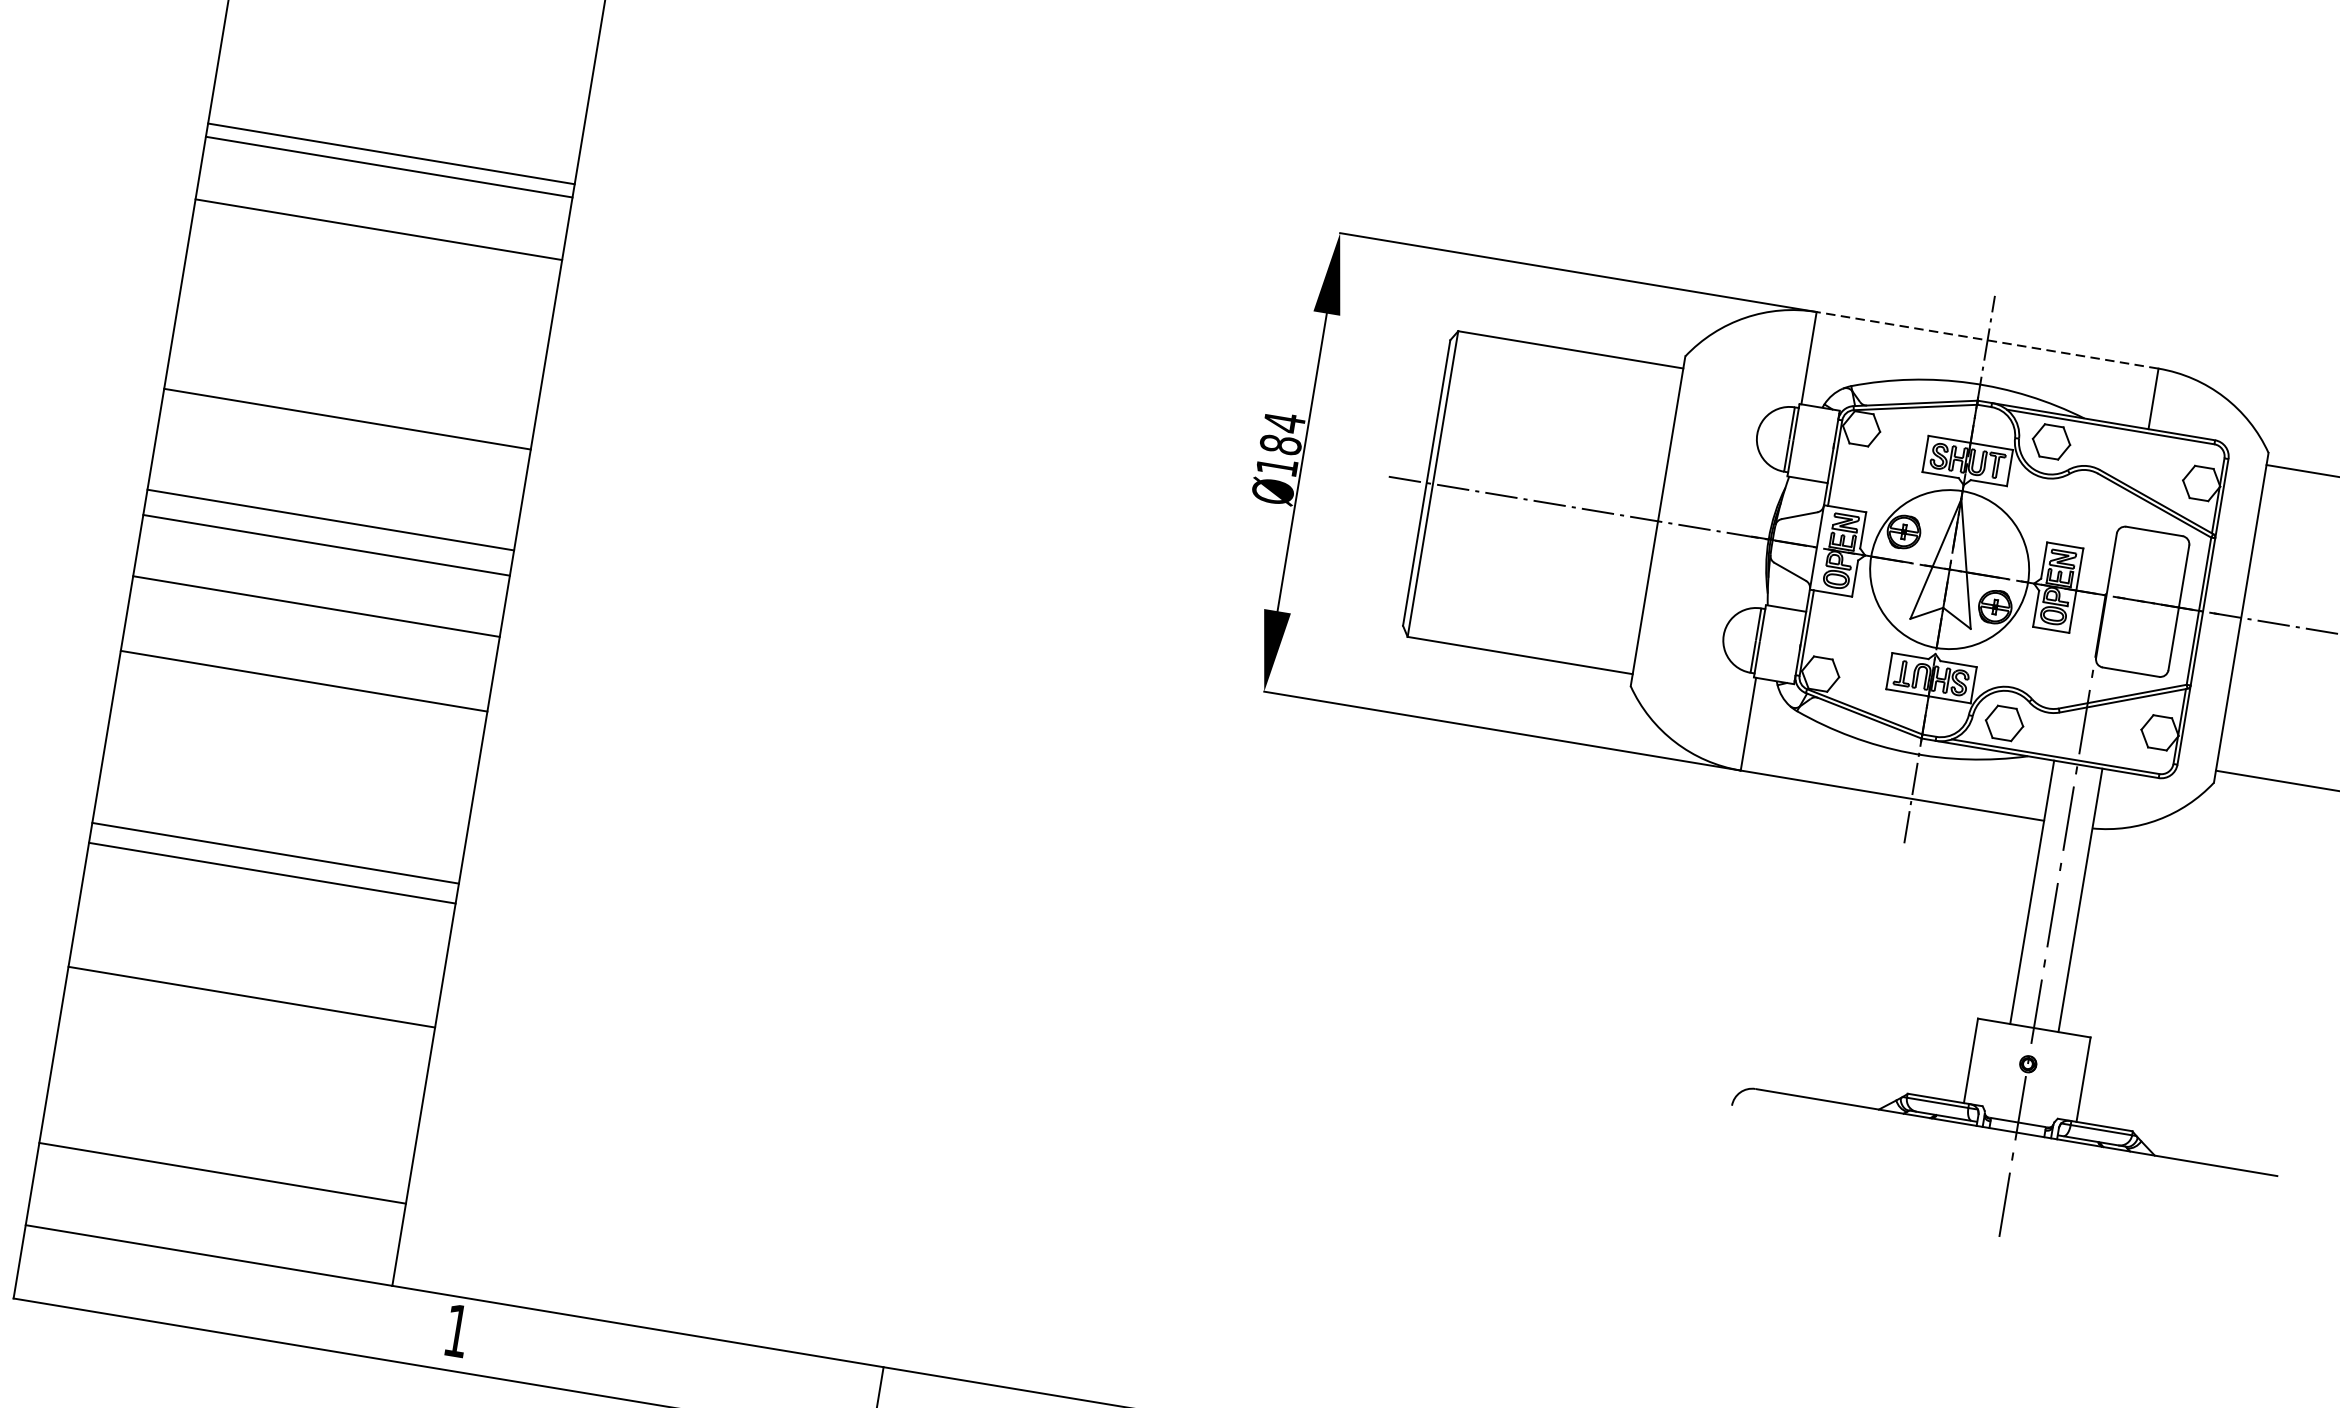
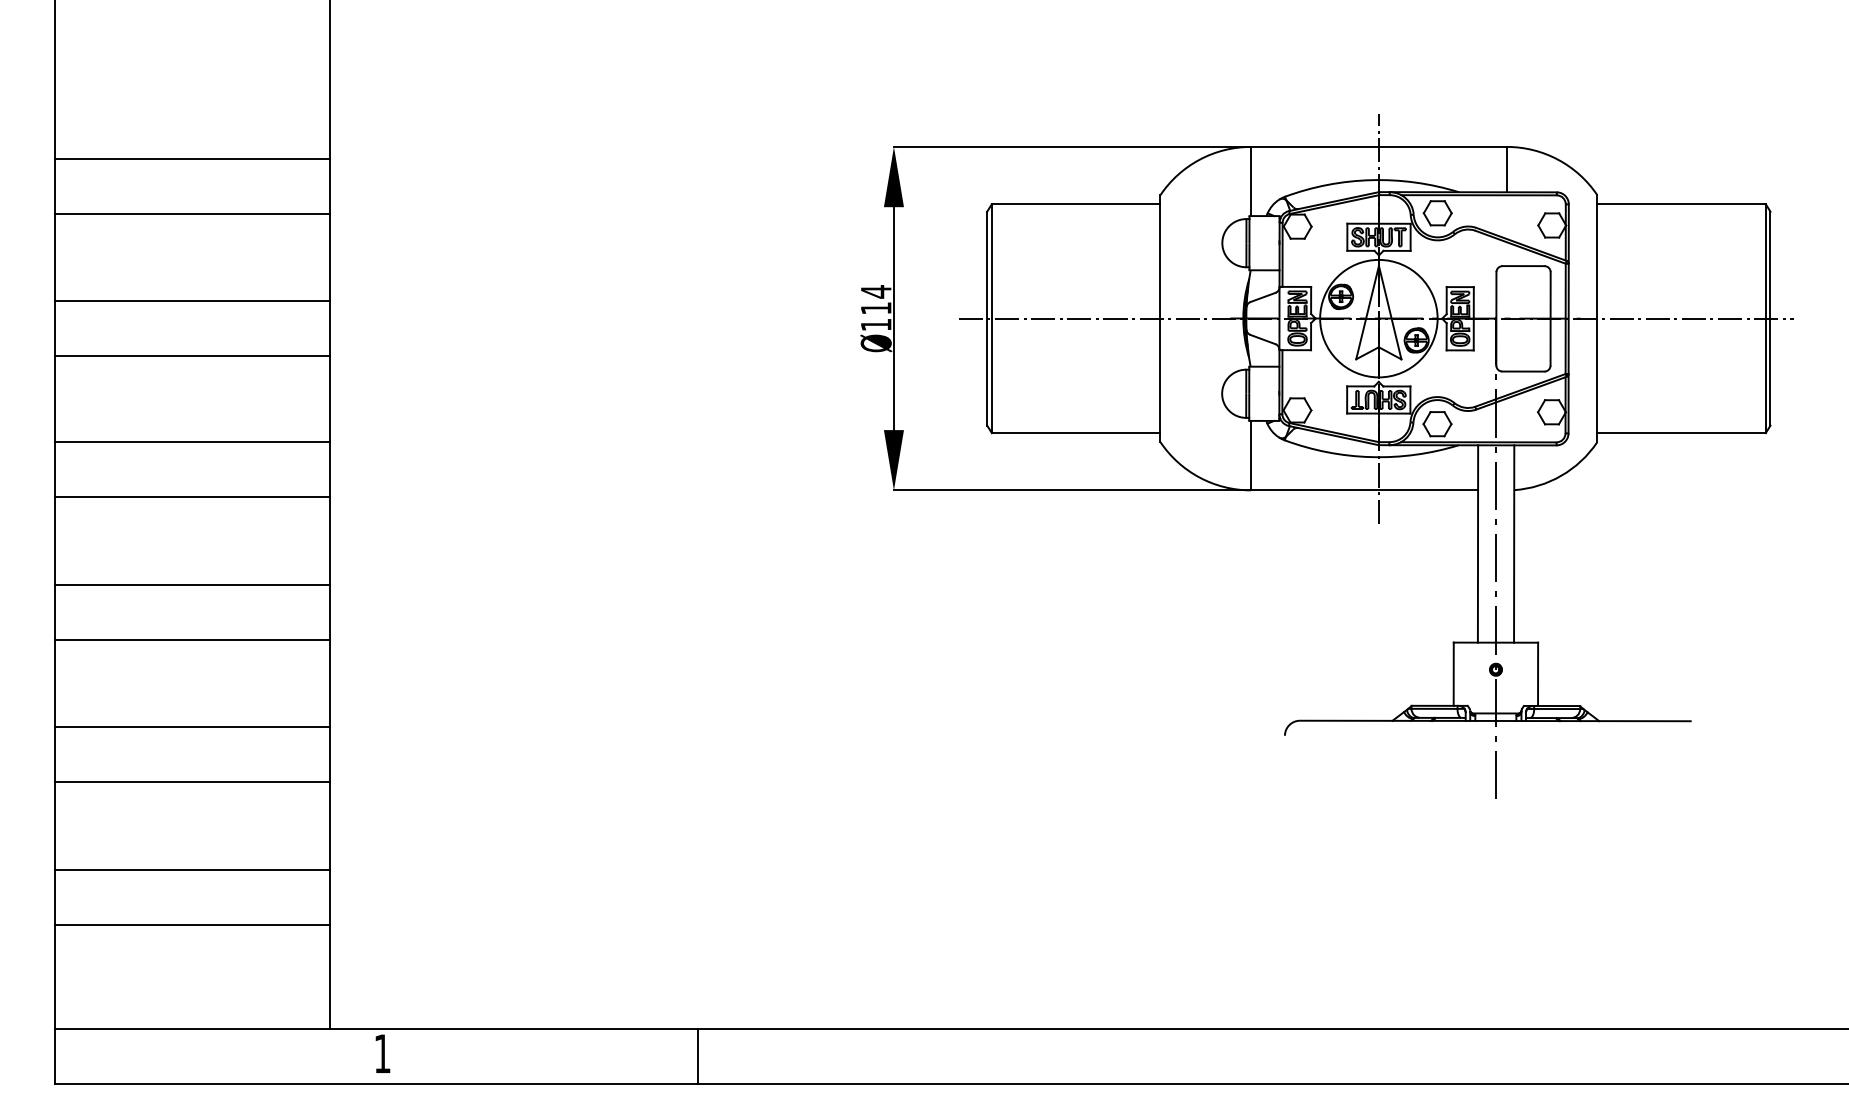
line: (391, 153) -> (192, 158), moved
line: (378, 229) -> (192, 301), moved
line: (1987, 339) -> (1378, 146), dashed -> solid
line: (347, 419) -> (192, 356), moved
text: (1279, 444) -> (875, 308), 184 -> 114
line: (330, 519) -> (192, 441), moved
line: (316, 606) -> (192, 584), moved
line: (303, 680) -> (192, 639), moved
line: (271, 873) -> (192, 782), moved
line: (251, 997) -> (192, 870), moved
line: (222, 1173) -> (192, 925), moved

